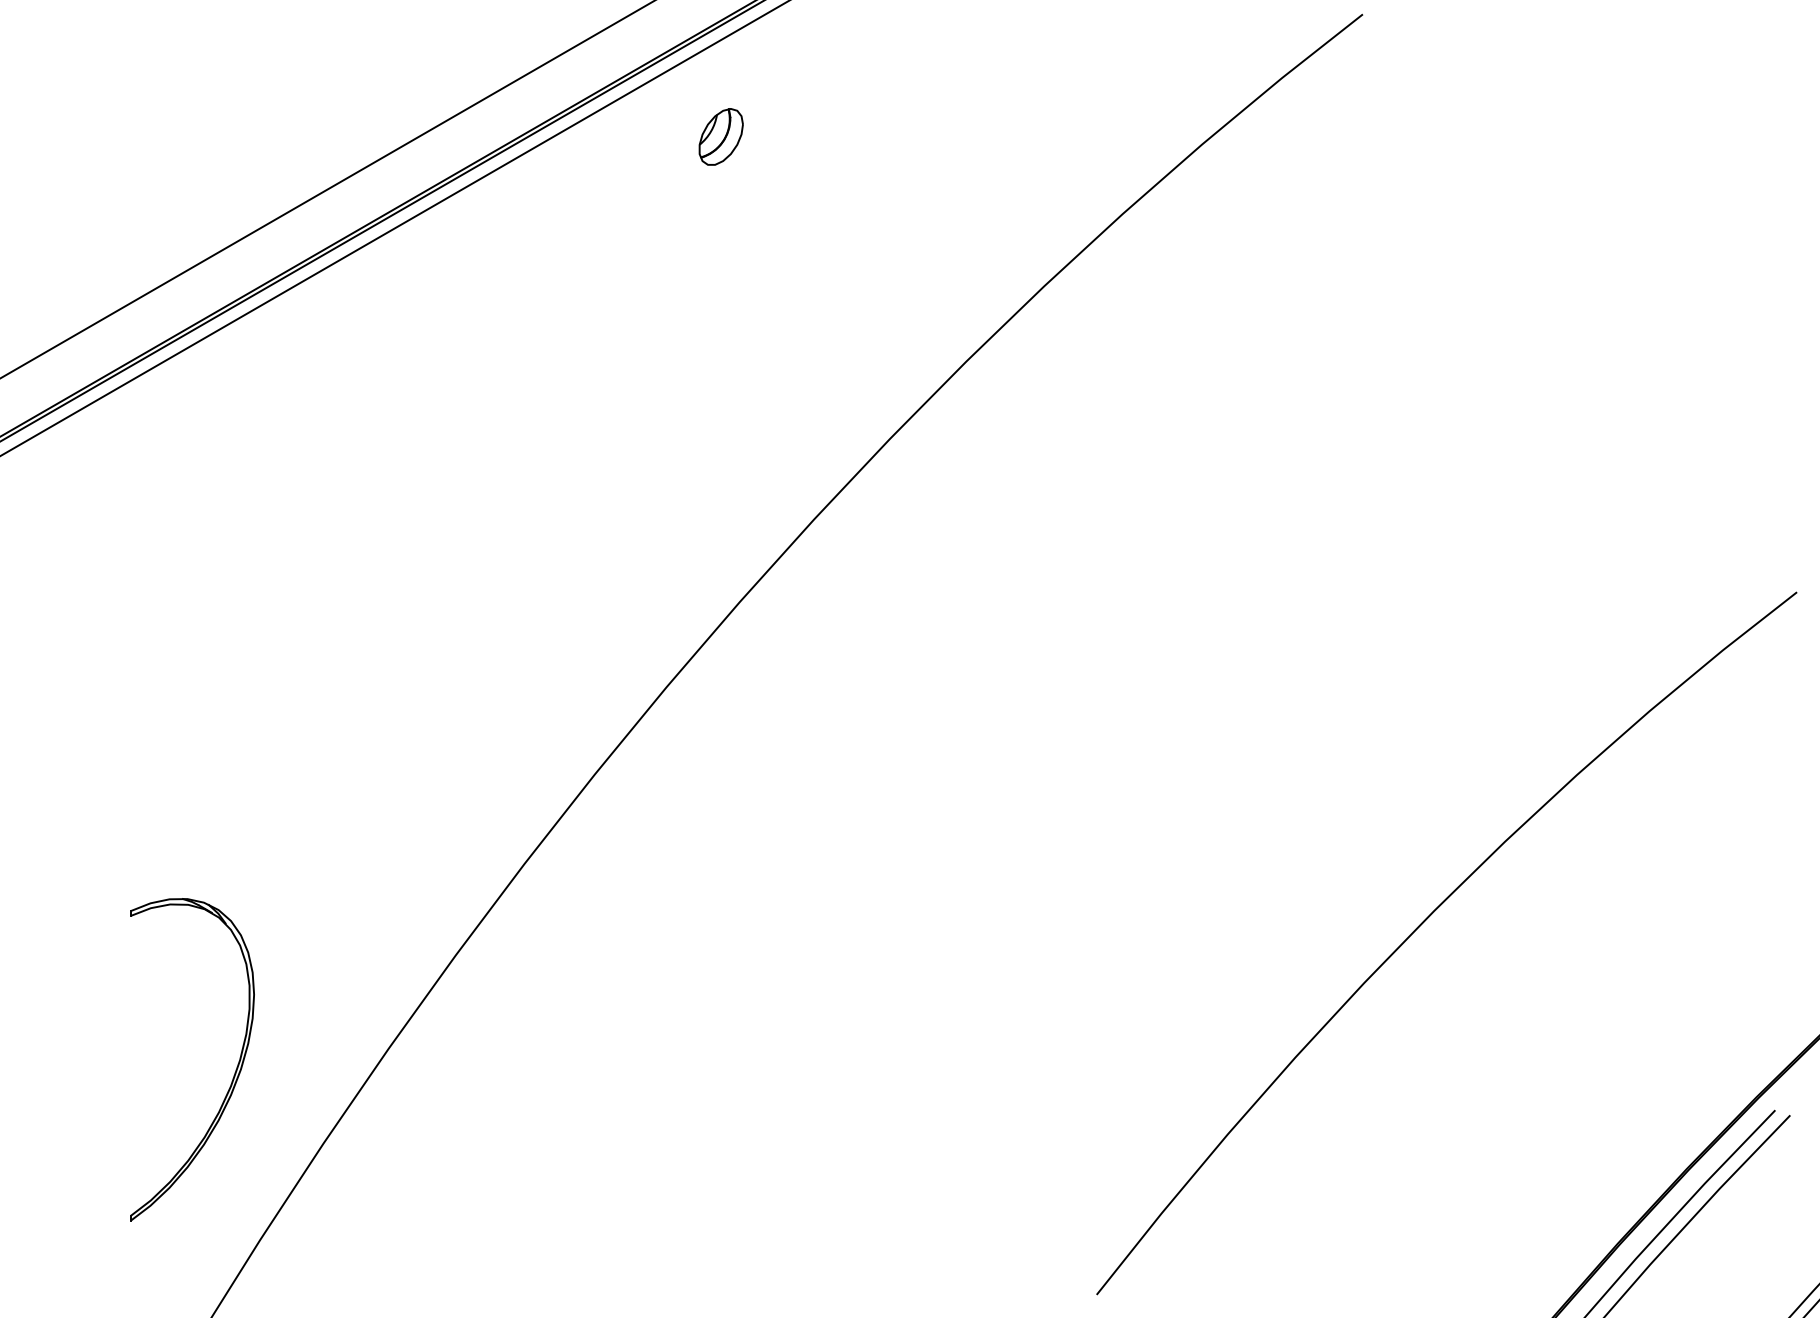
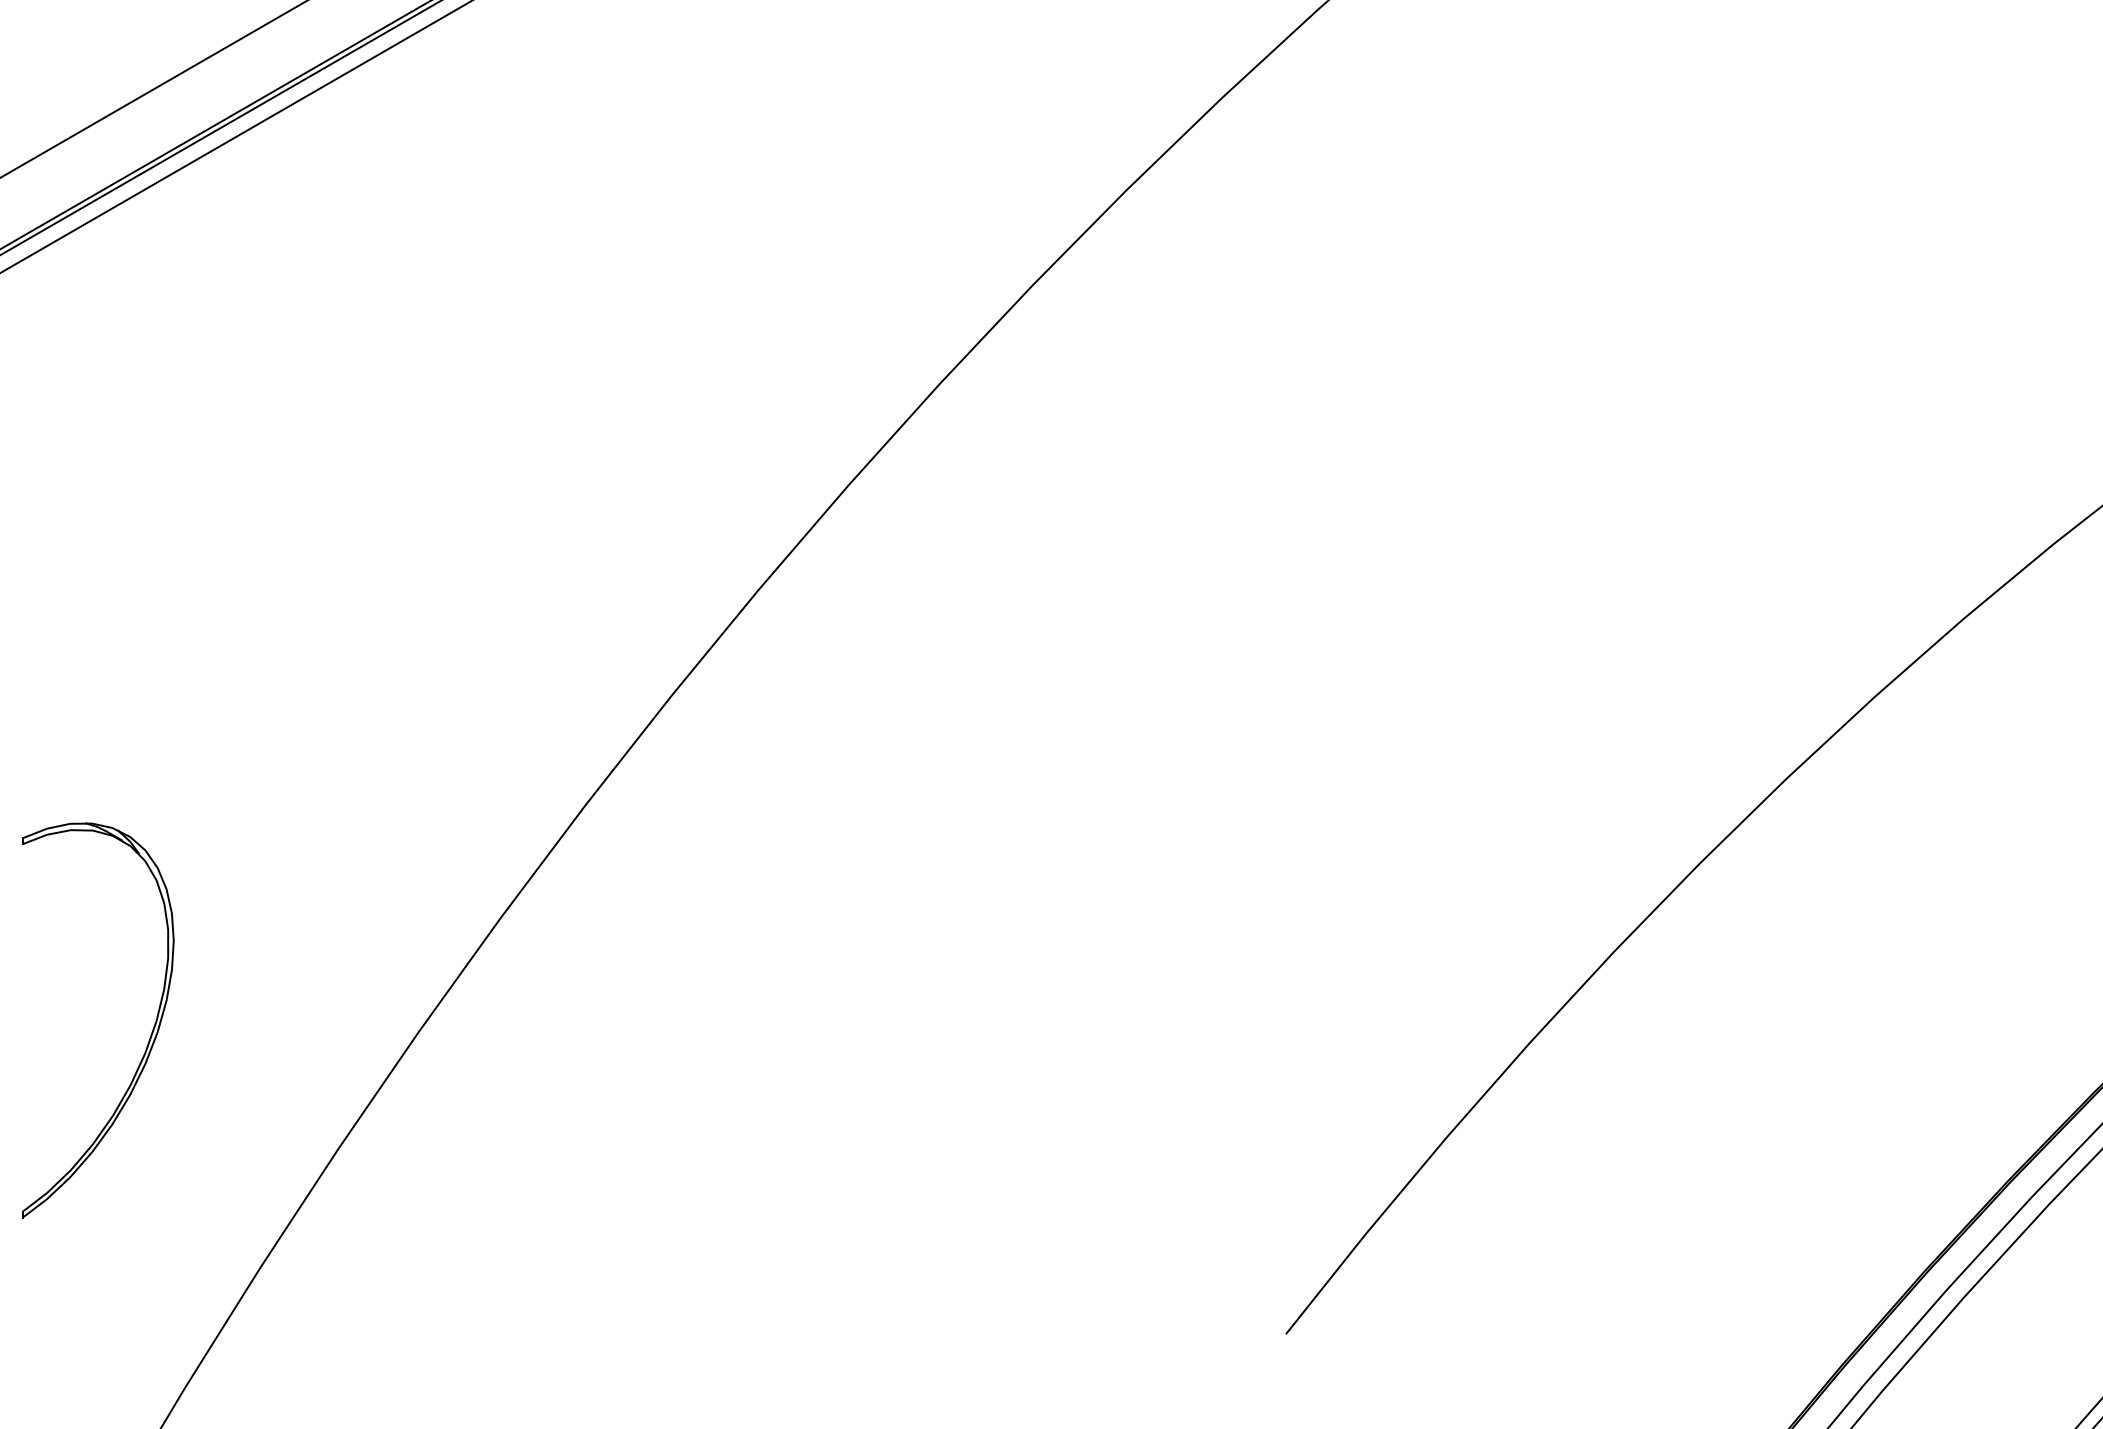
part: (234, 1072) -> (149, 1036), moved

